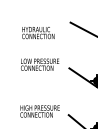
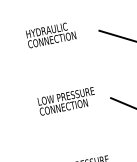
text: (38, 33) -> (51, 35), moved

